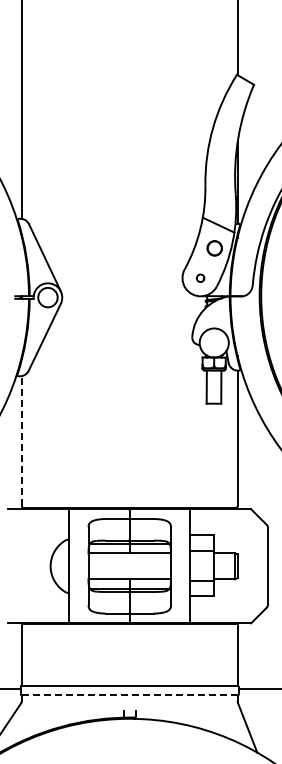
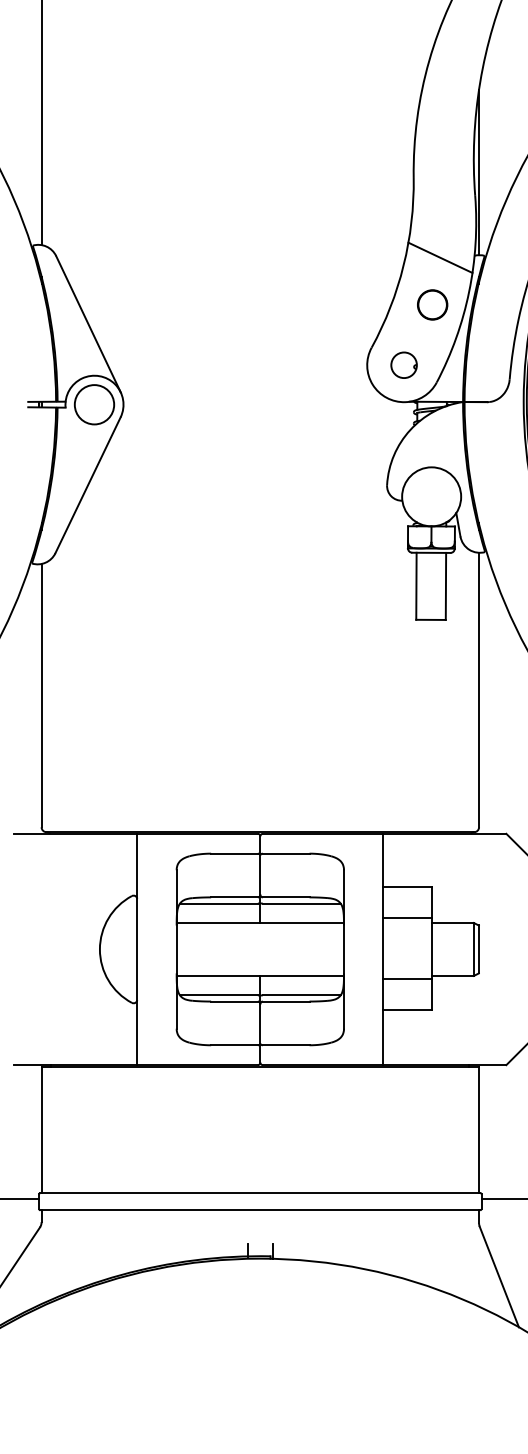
circle: (200, 278) -> (403, 366), size x1.67
line: (21, 441) -> (40, 696), dashed -> solid
line: (129, 694) -> (259, 1209), dashed -> solid

